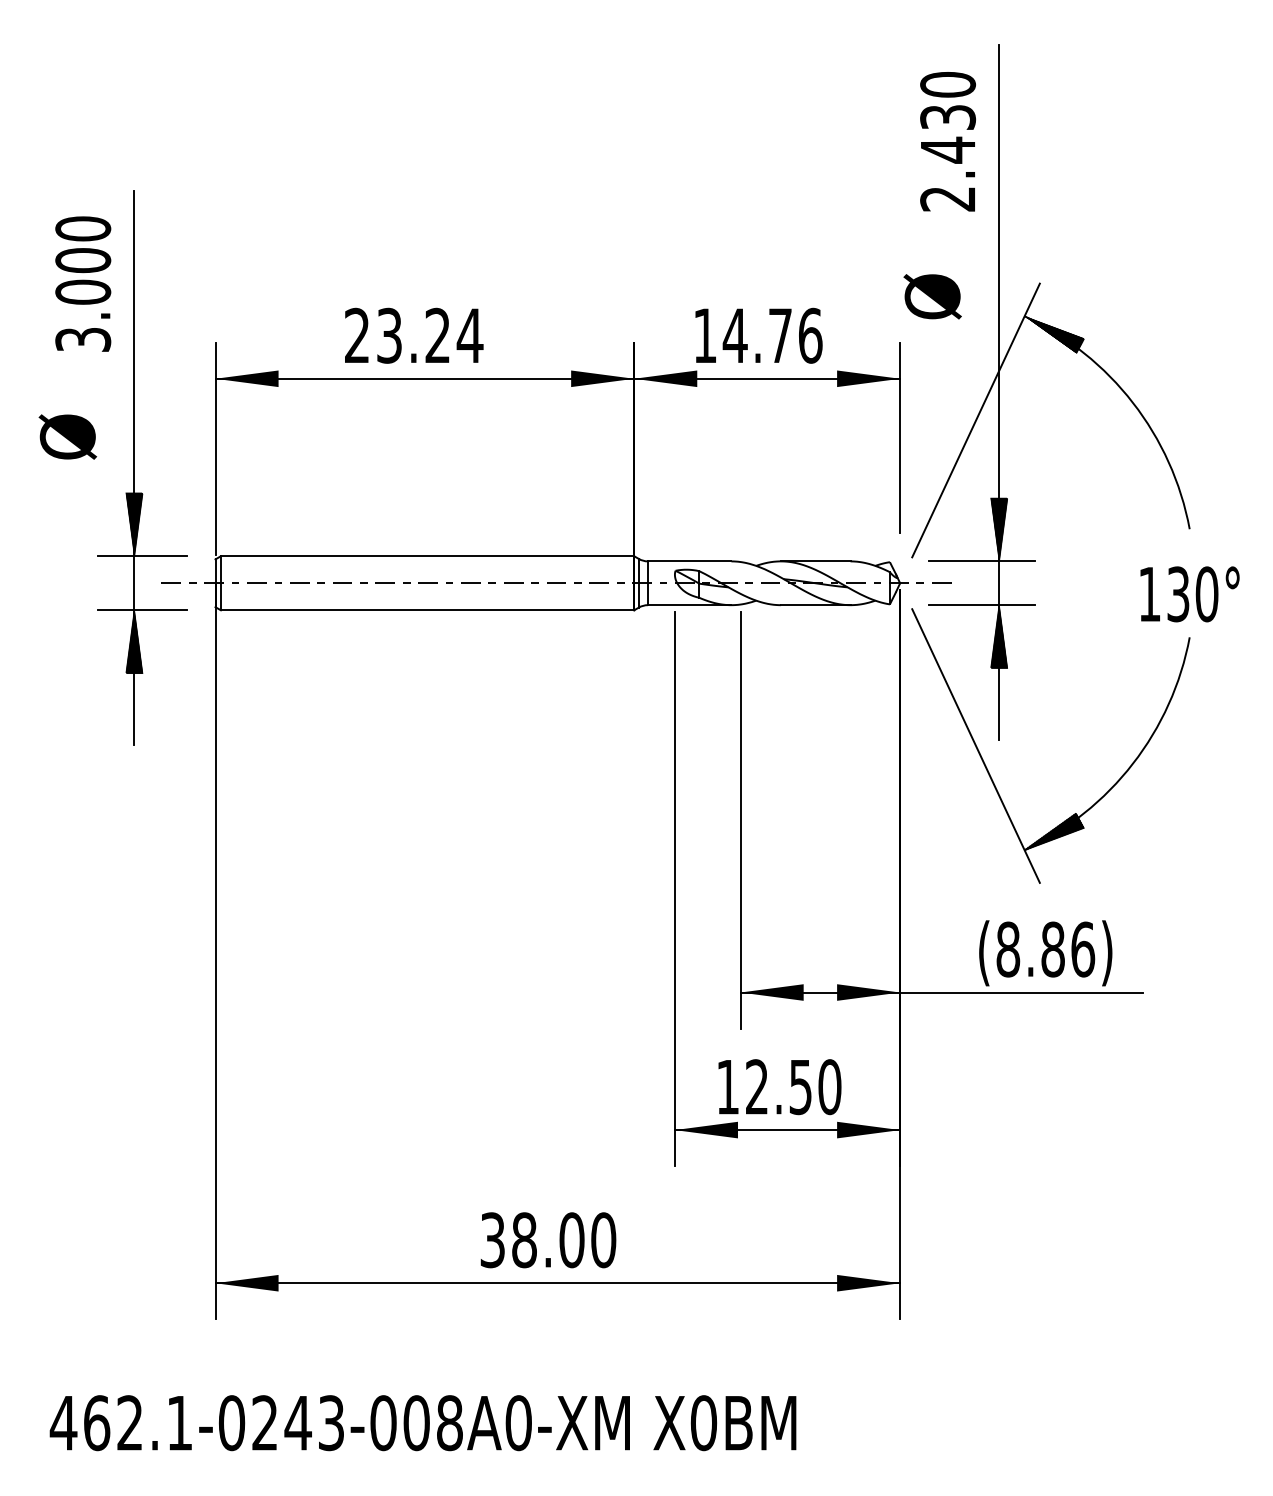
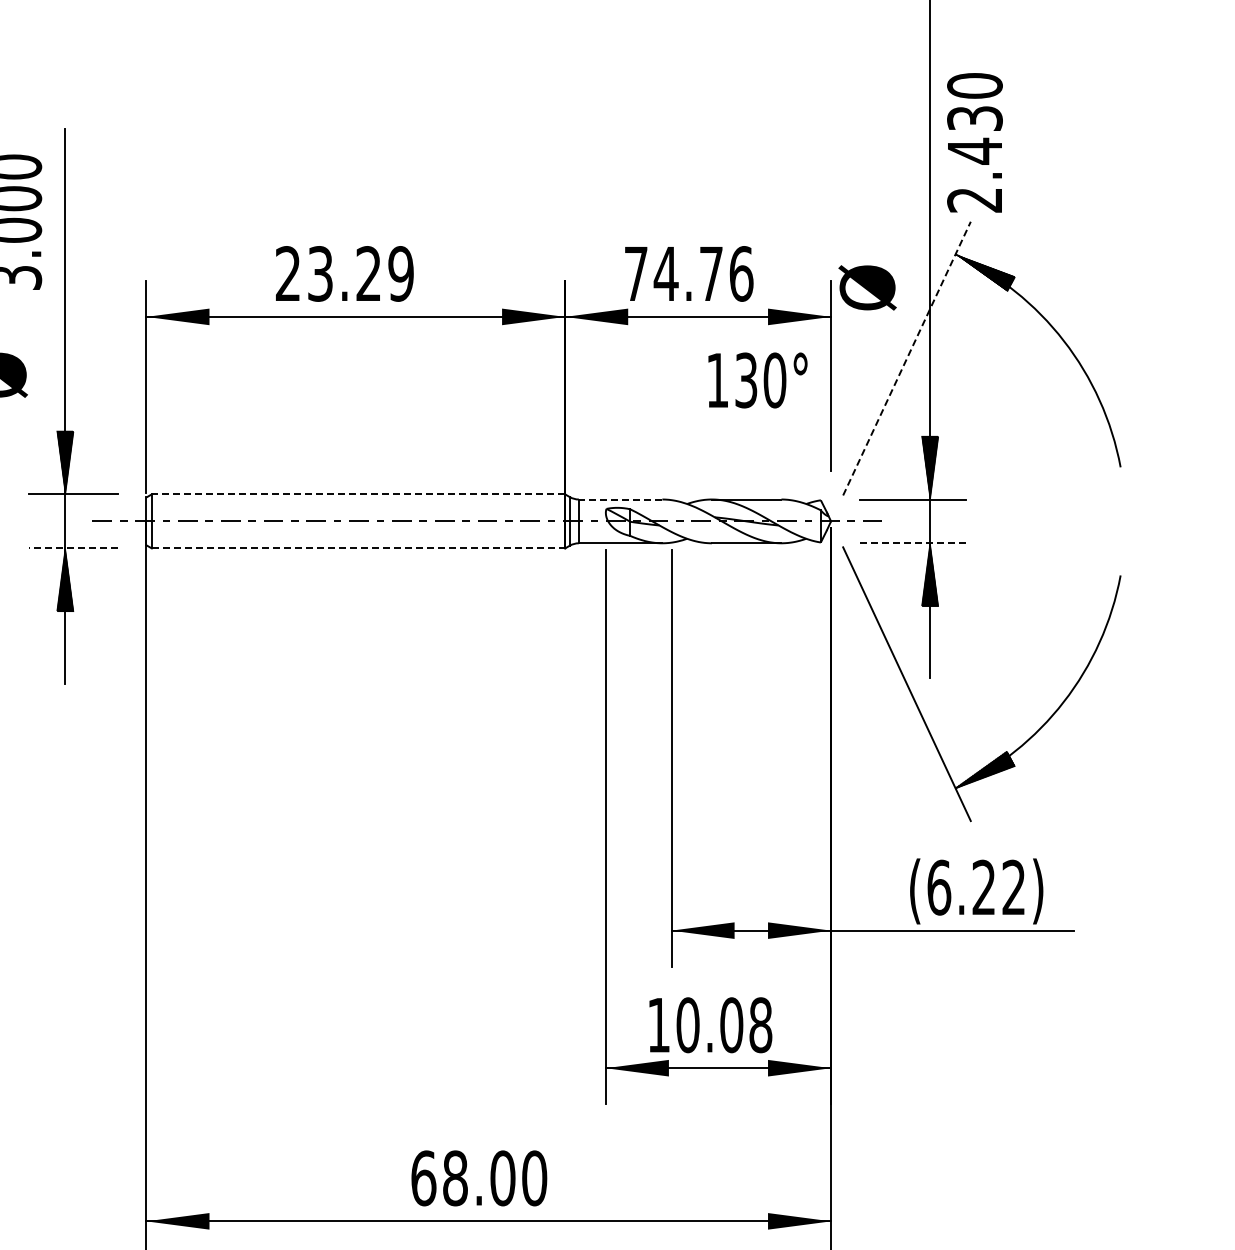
text: (947, 141) -> (974, 142), moved
text: (932, 296) -> (867, 287), moved
text: (469, 335) -> (400, 273), 23.24 -> 23.29
text: (705, 335) -> (636, 273), 14.76 -> 74.76
line: (976, 420) -> (907, 358), solid -> dashed
line: (427, 556) -> (358, 494), solid -> dashed
line: (689, 561) -> (620, 499), solid -> dashed
text: (1189, 594) -> (757, 380), moved
line: (982, 605) -> (913, 543), solid -> dashed
line: (142, 610) -> (73, 548), solid -> dashed
line: (427, 610) -> (358, 548), solid -> dashed
text: (1045, 949) -> (976, 887), (8.86) -> (6.22)
text: (793, 1087) -> (724, 1025), 12.50 -> 10.08
text: (492, 1240) -> (423, 1178), 38.00 -> 68.00

